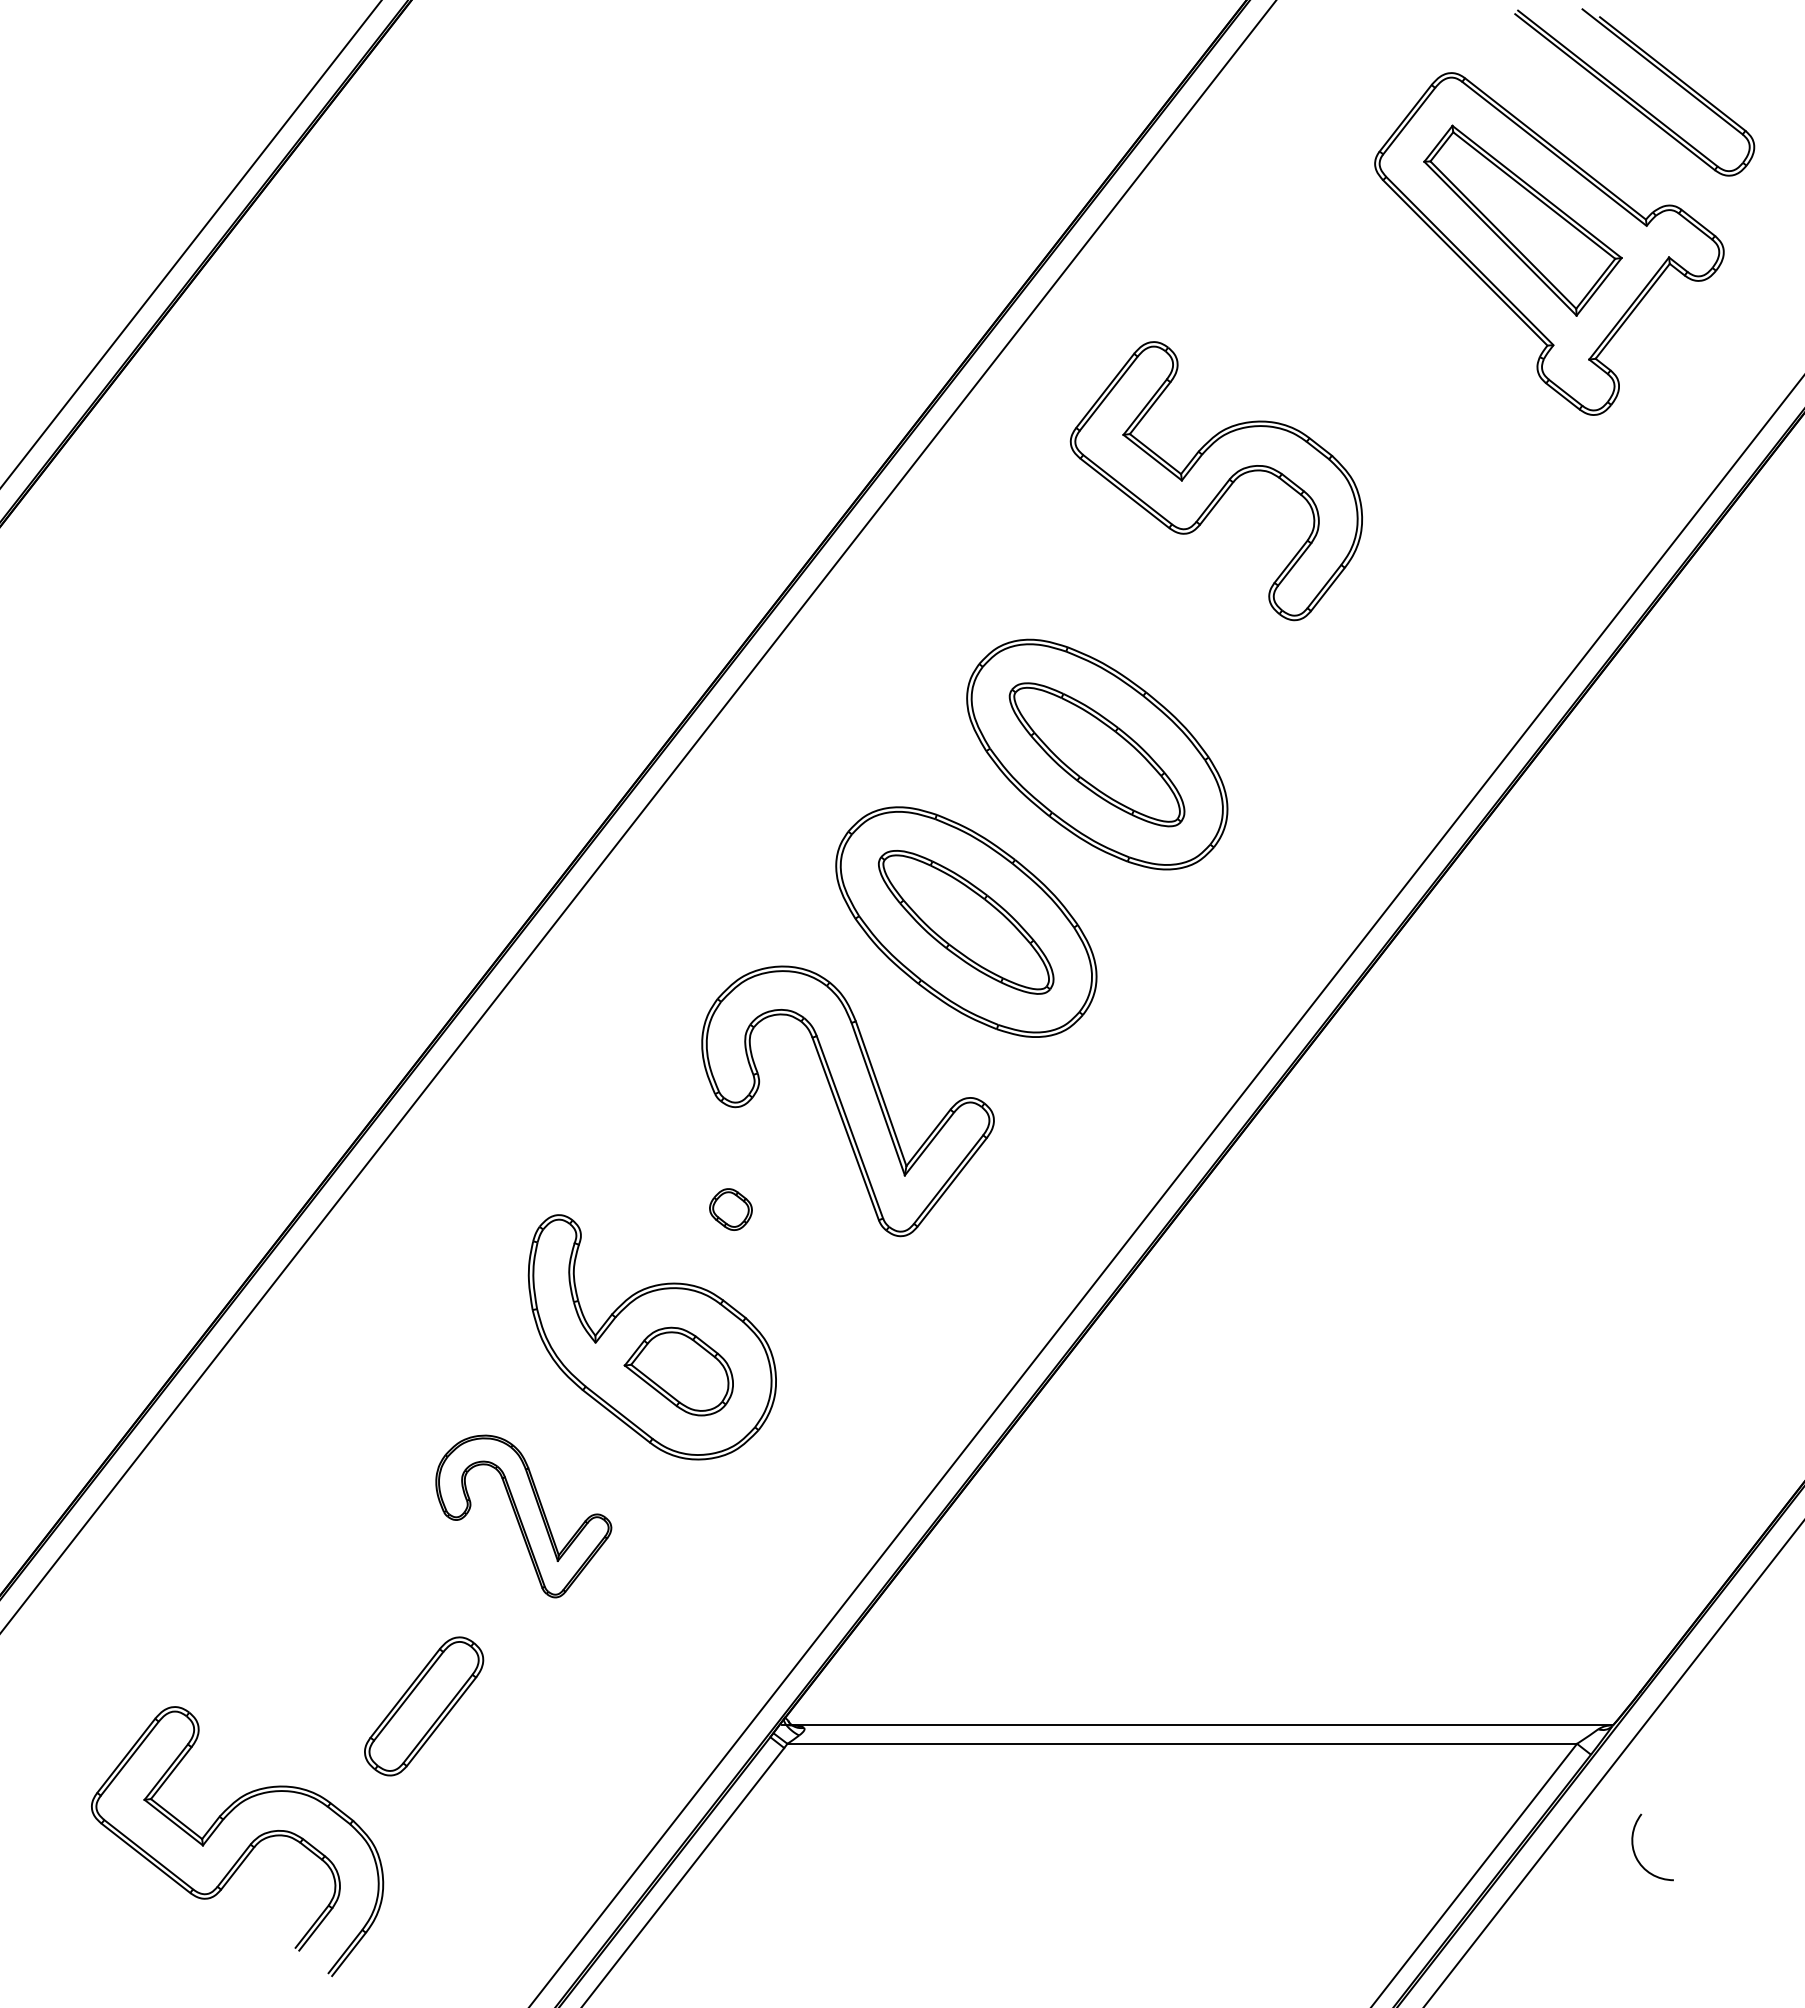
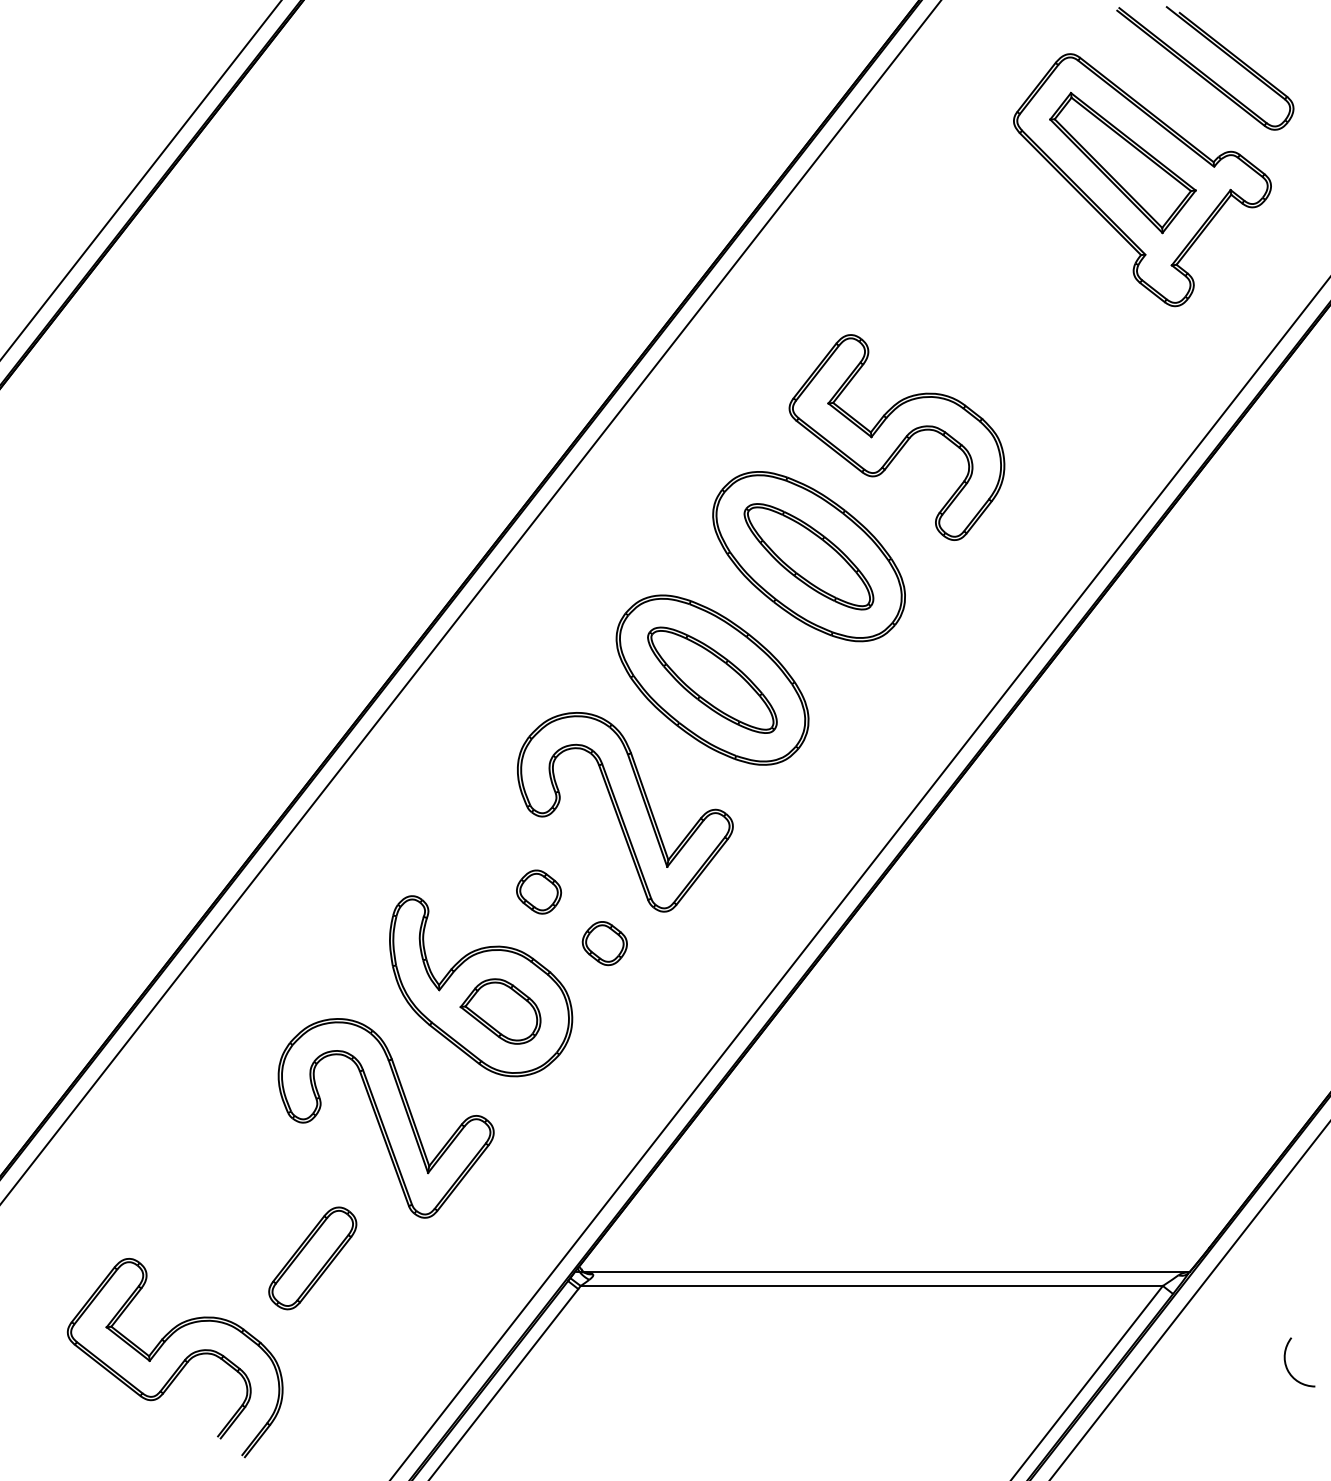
part: (1215, 481) -> (896, 437), moved
part: (730, 1209) -> (538, 892), size x1.43
part: (820, 1279) -> (605, 943), added
part: (523, 1516) -> (386, 1118), size x1.67
curve: (1635, 1852) -> (1287, 1366), moved

